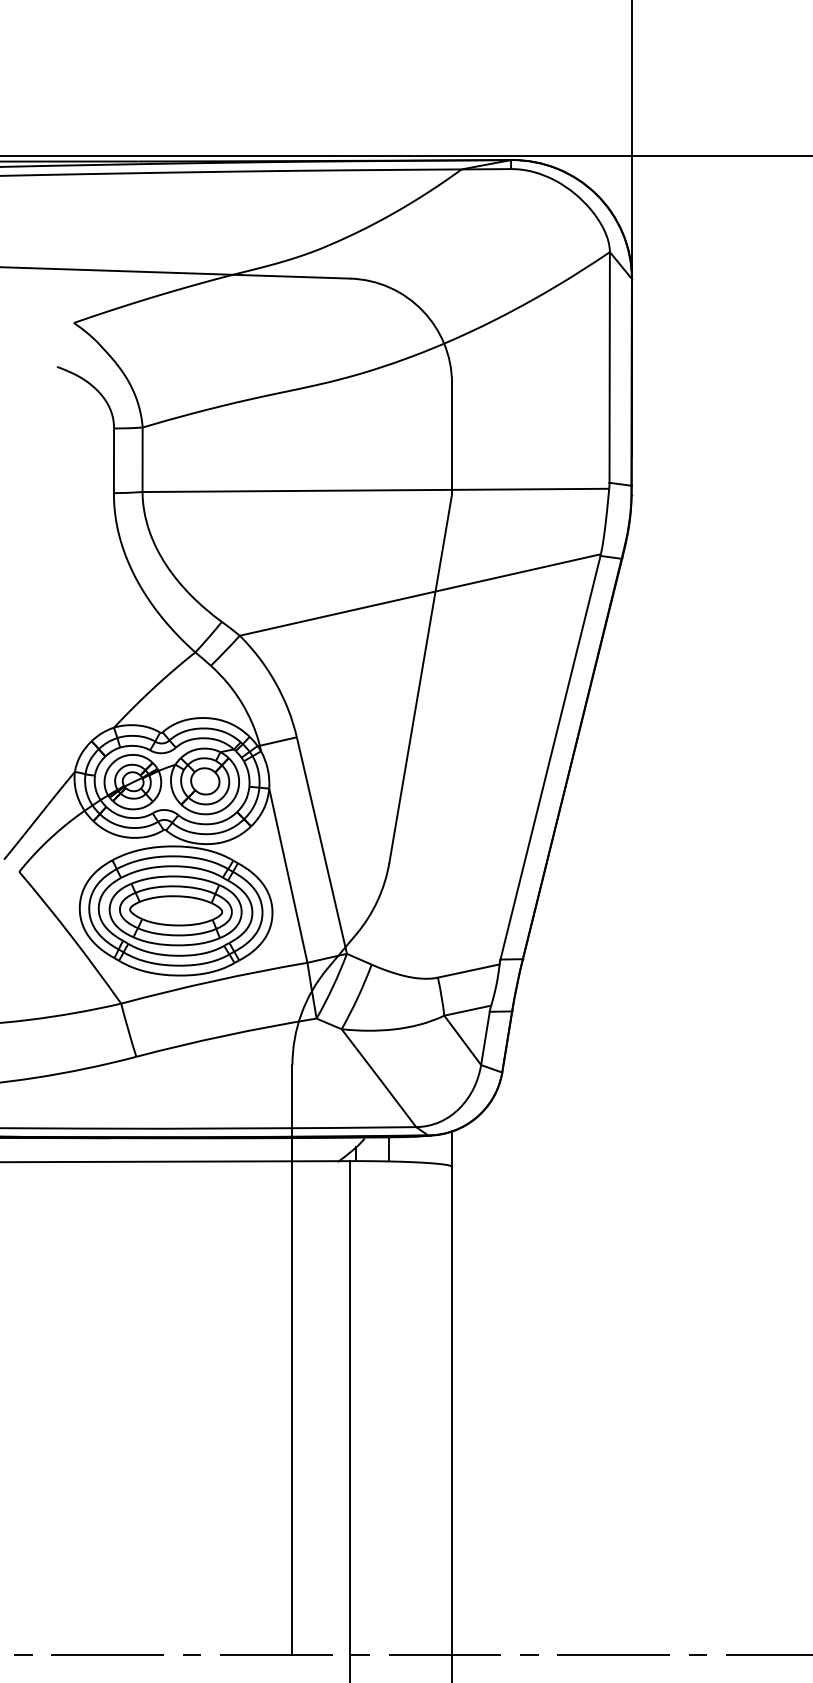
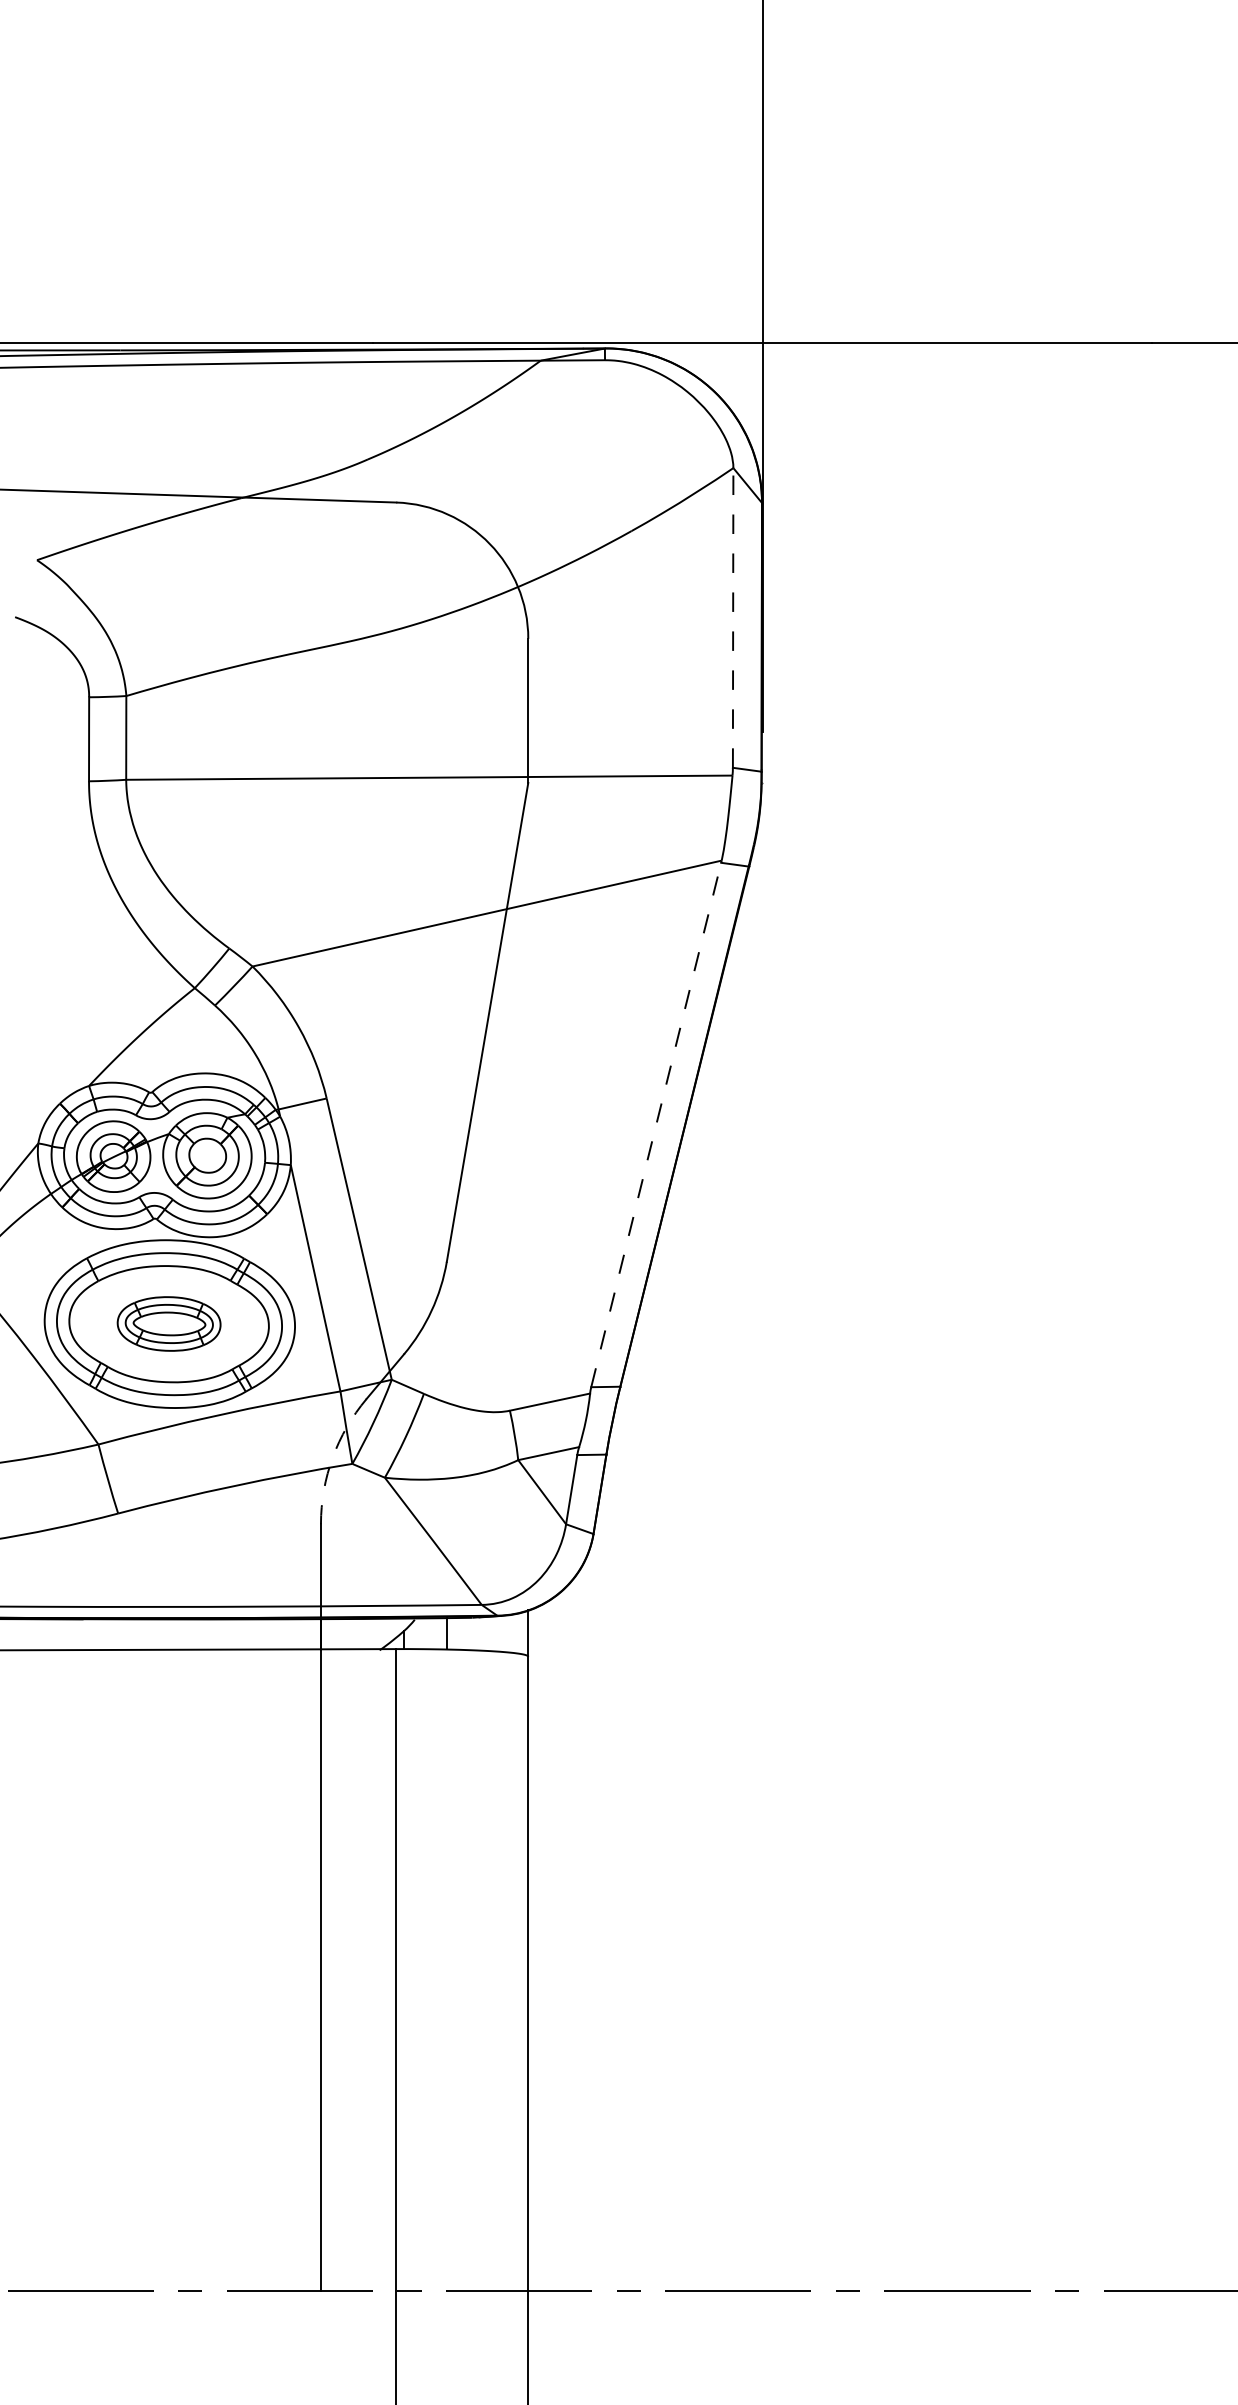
line: (609, 367) -> (733, 617), solid -> dashed
line: (550, 757) -> (656, 1124), solid -> dashed
part: (175, 910) -> (168, 1323), size x0.6
arc: (301, 1013) -> (332, 1457), solid -> dashed

